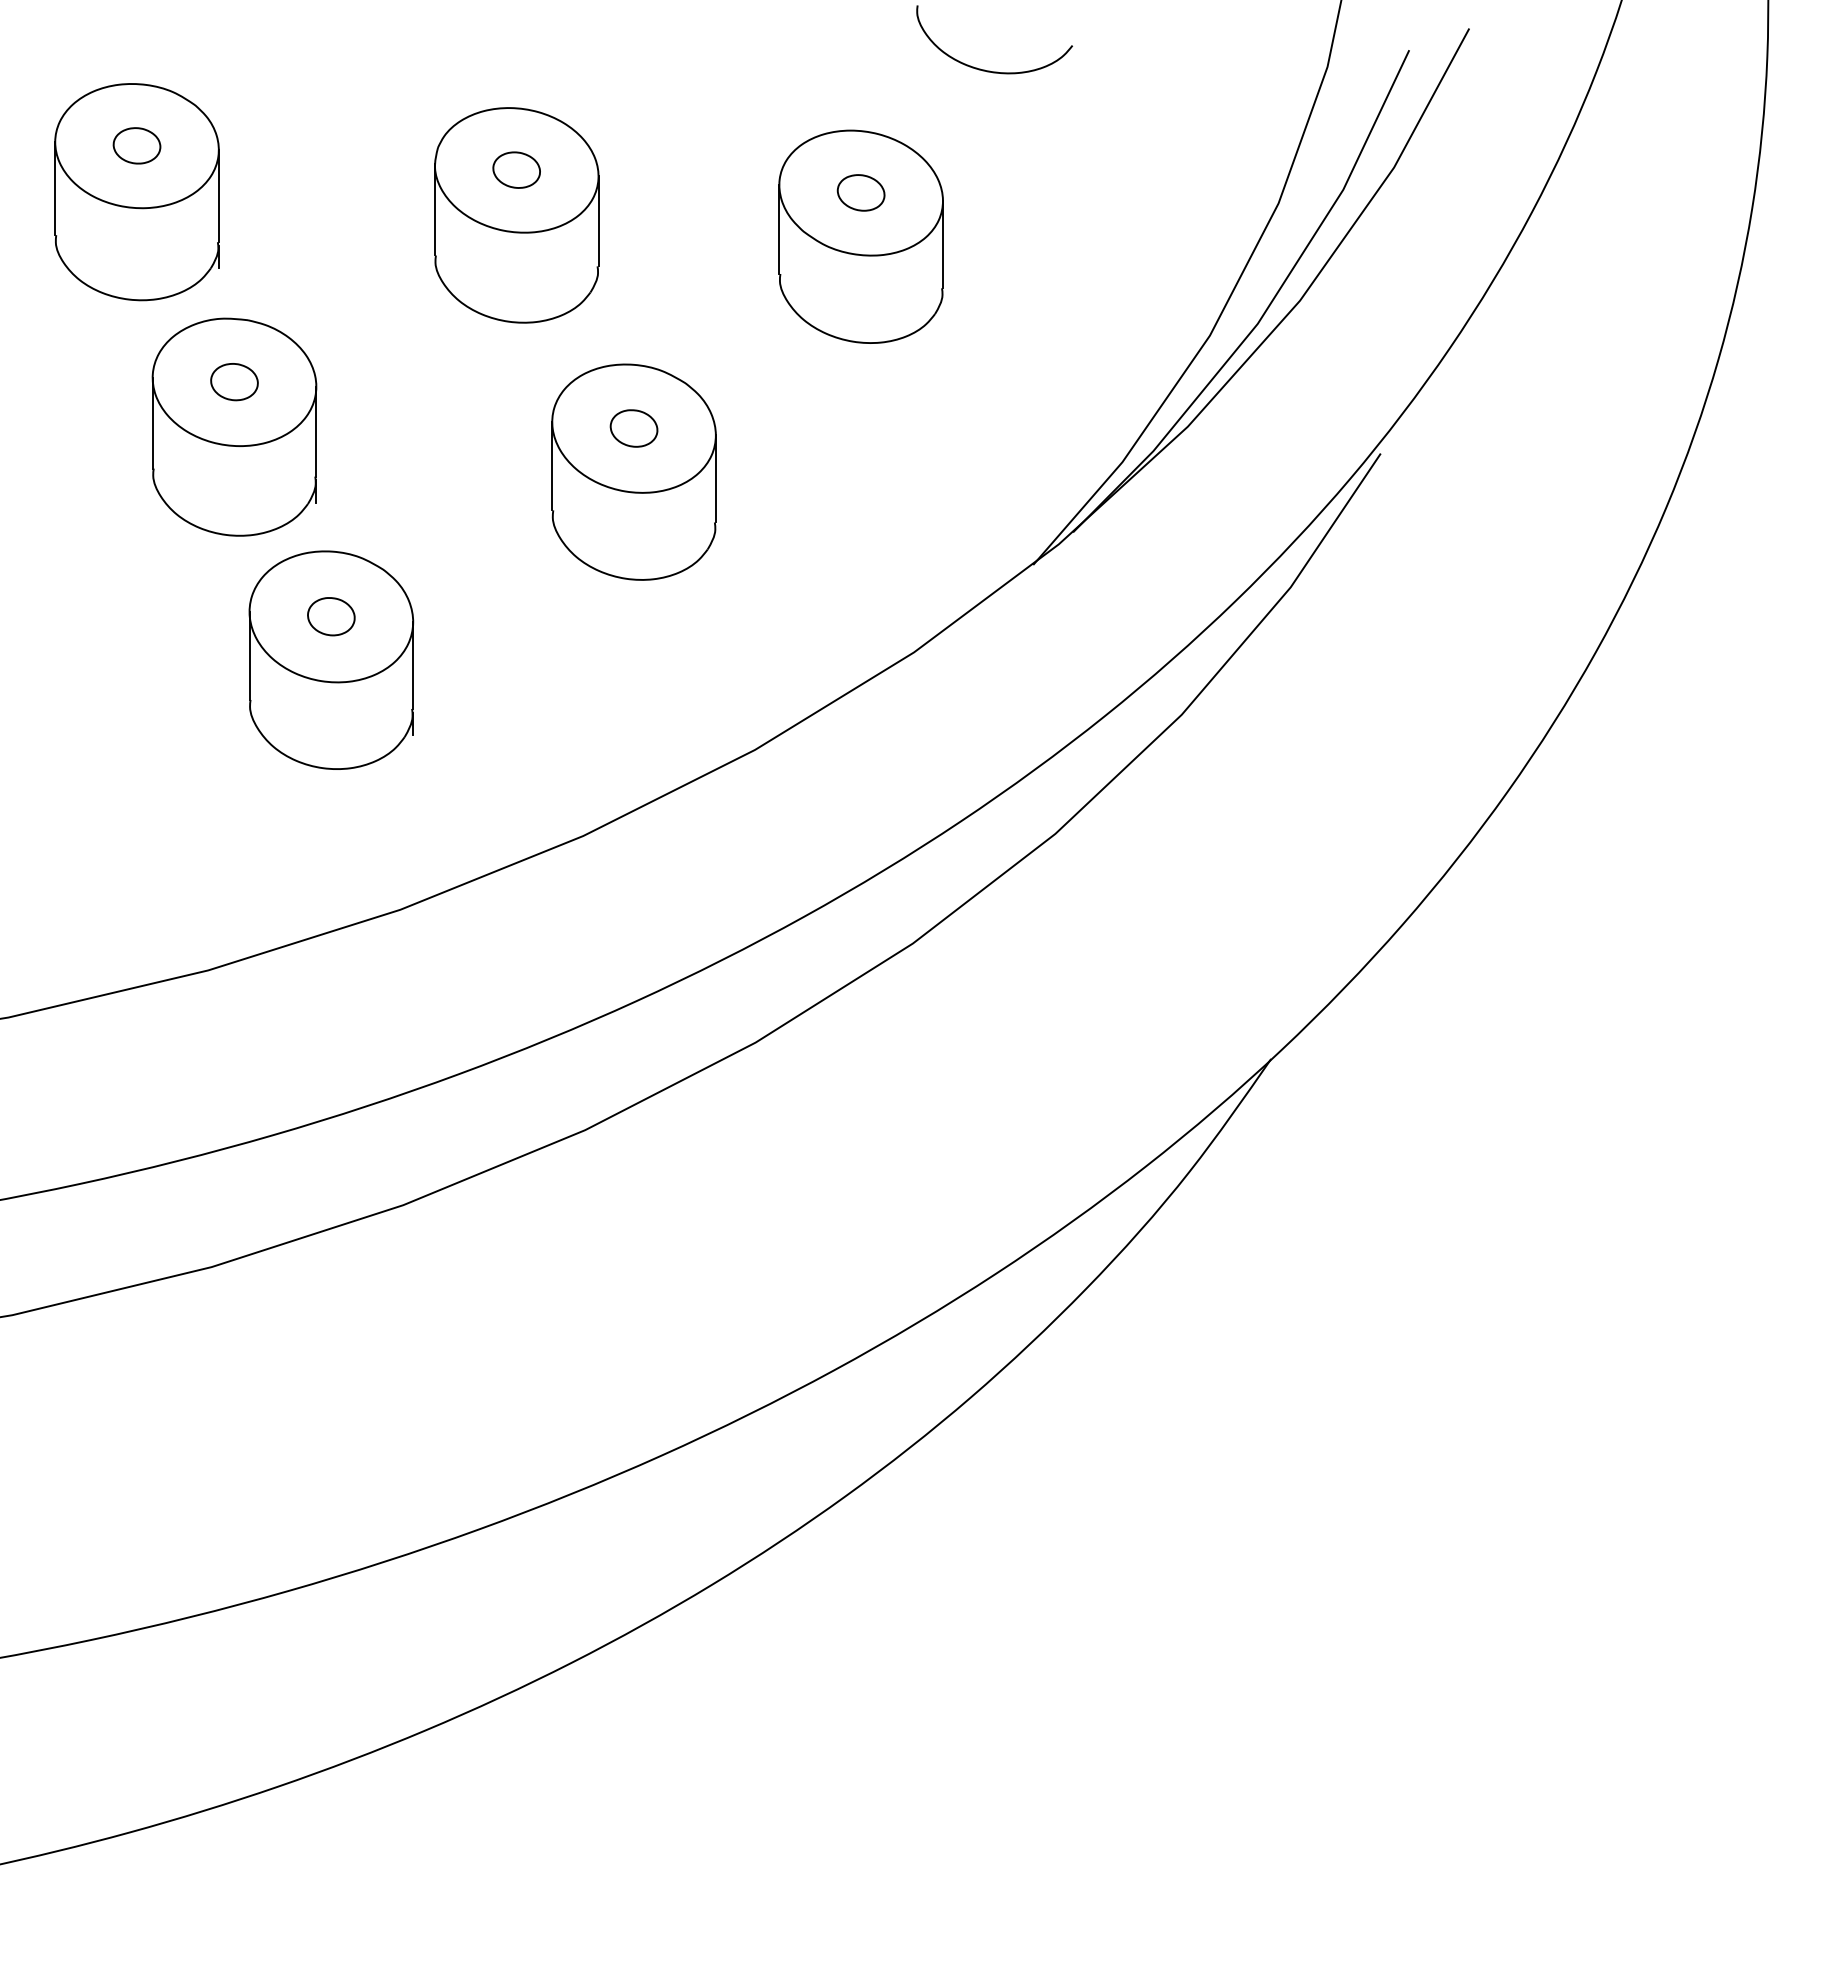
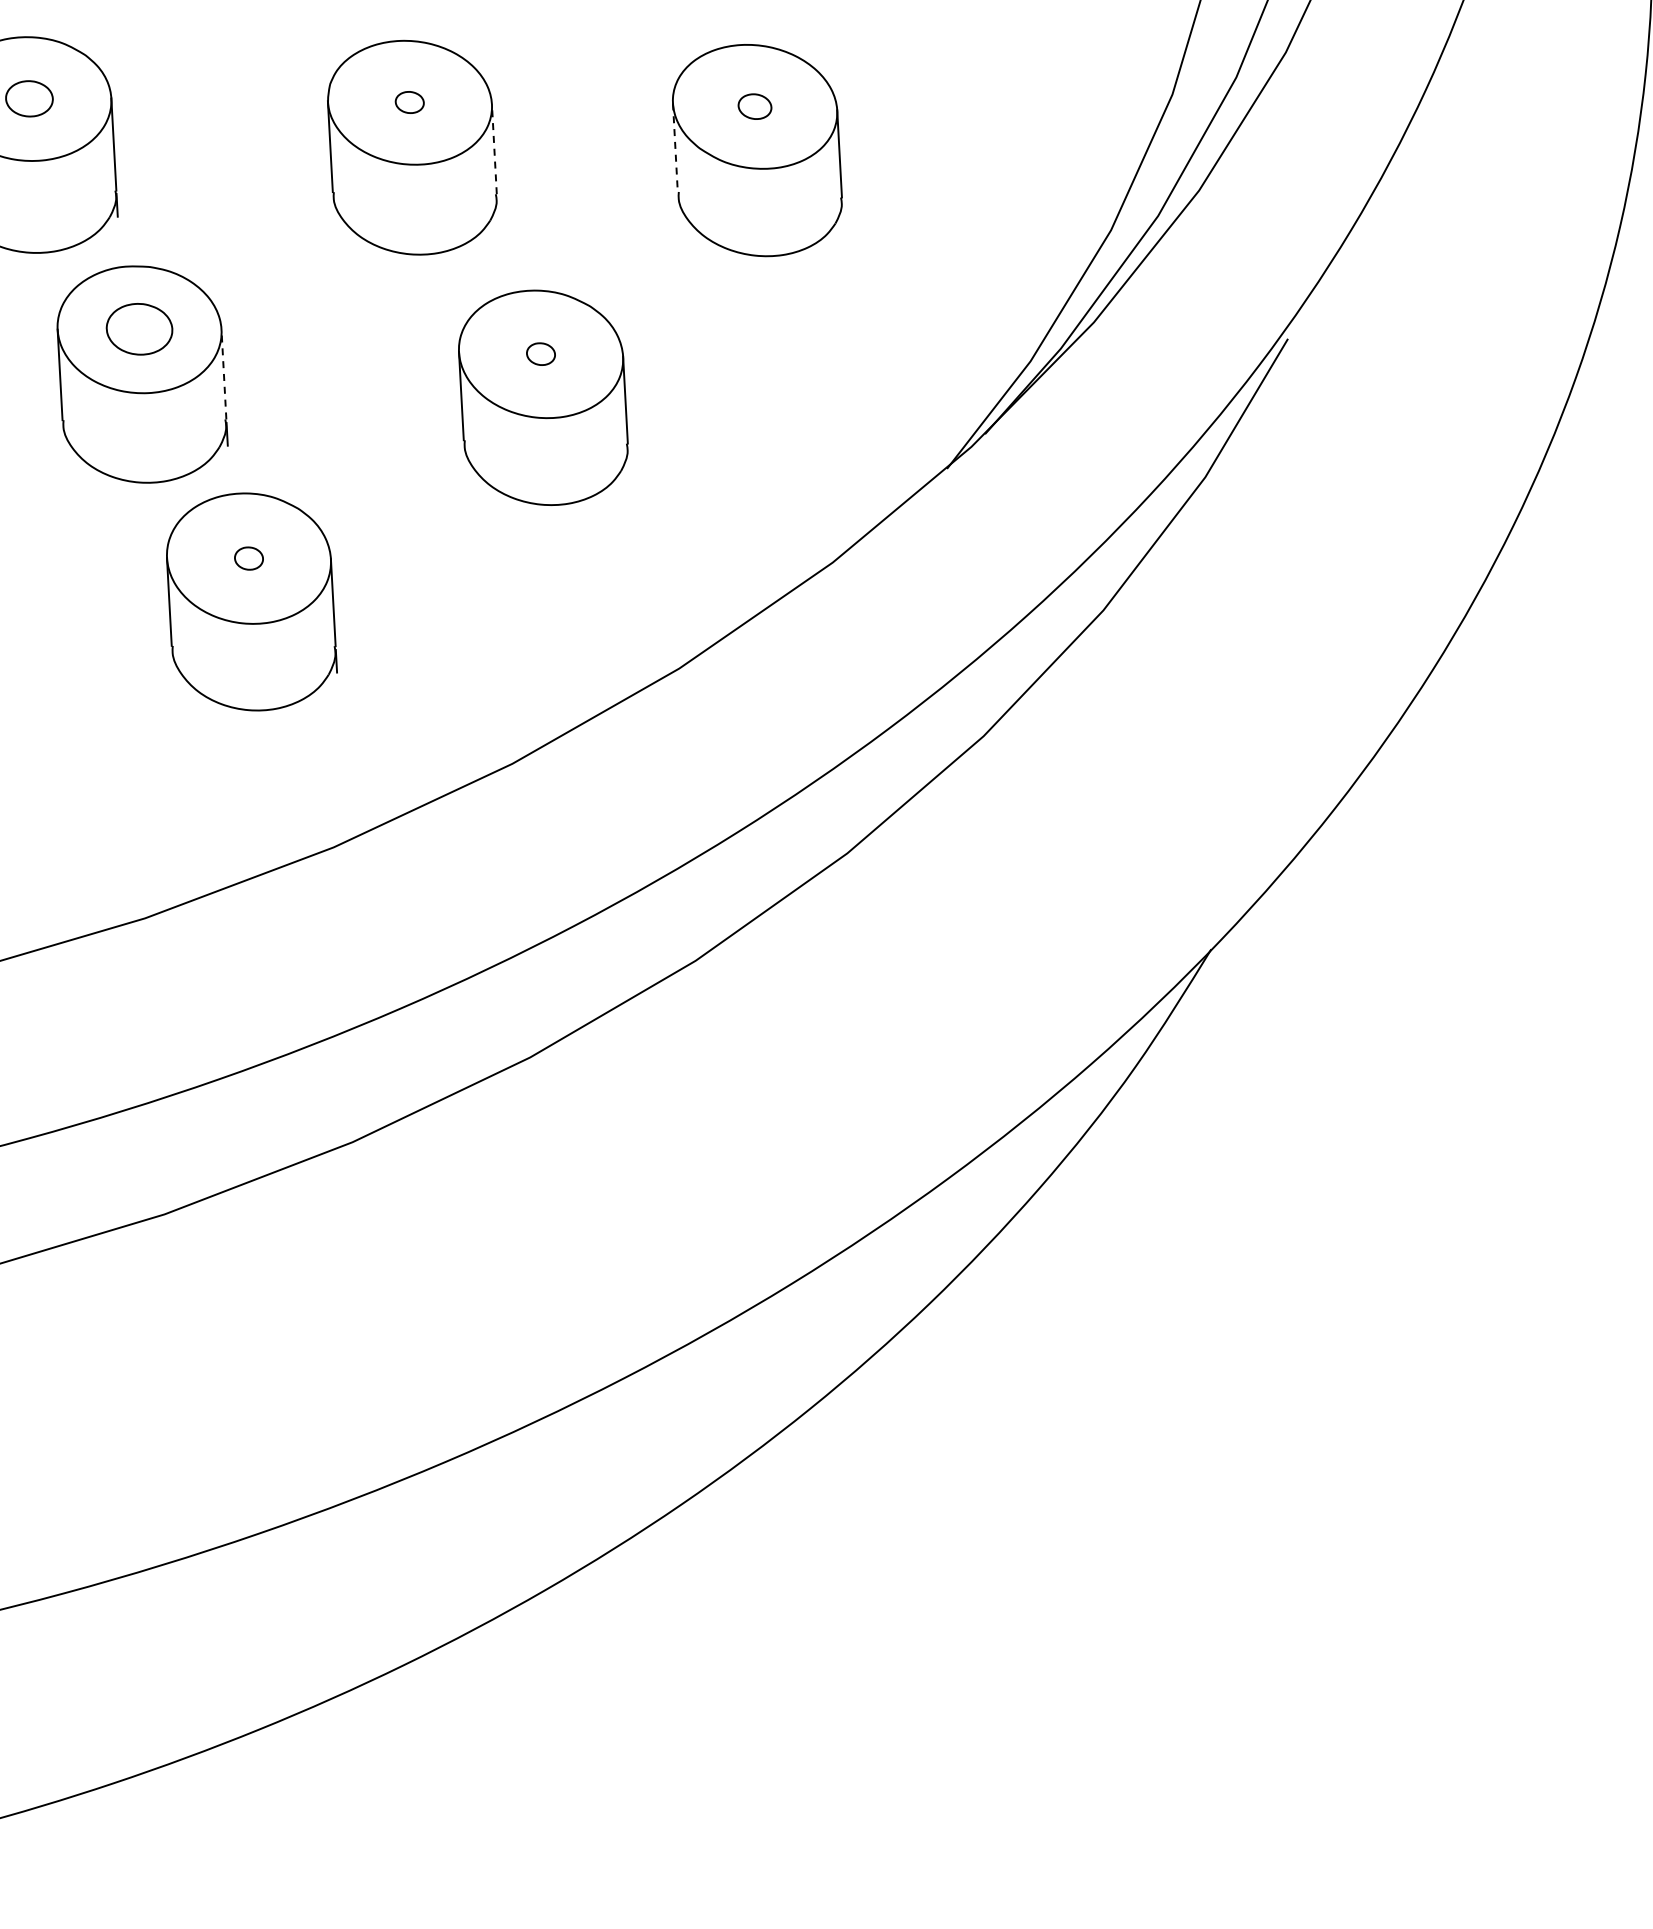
part: (516, 169) -> (409, 101), size x0.6
part: (860, 192) -> (754, 106), size x0.7
line: (598, 220) -> (494, 148), solid -> dashed
line: (779, 230) -> (675, 148), solid -> dashed
part: (234, 382) -> (139, 329), size x1.4
part: (633, 428) -> (540, 354), size x0.6
line: (316, 431) -> (224, 374), solid -> dashed
part: (331, 616) -> (249, 558), size x0.6

